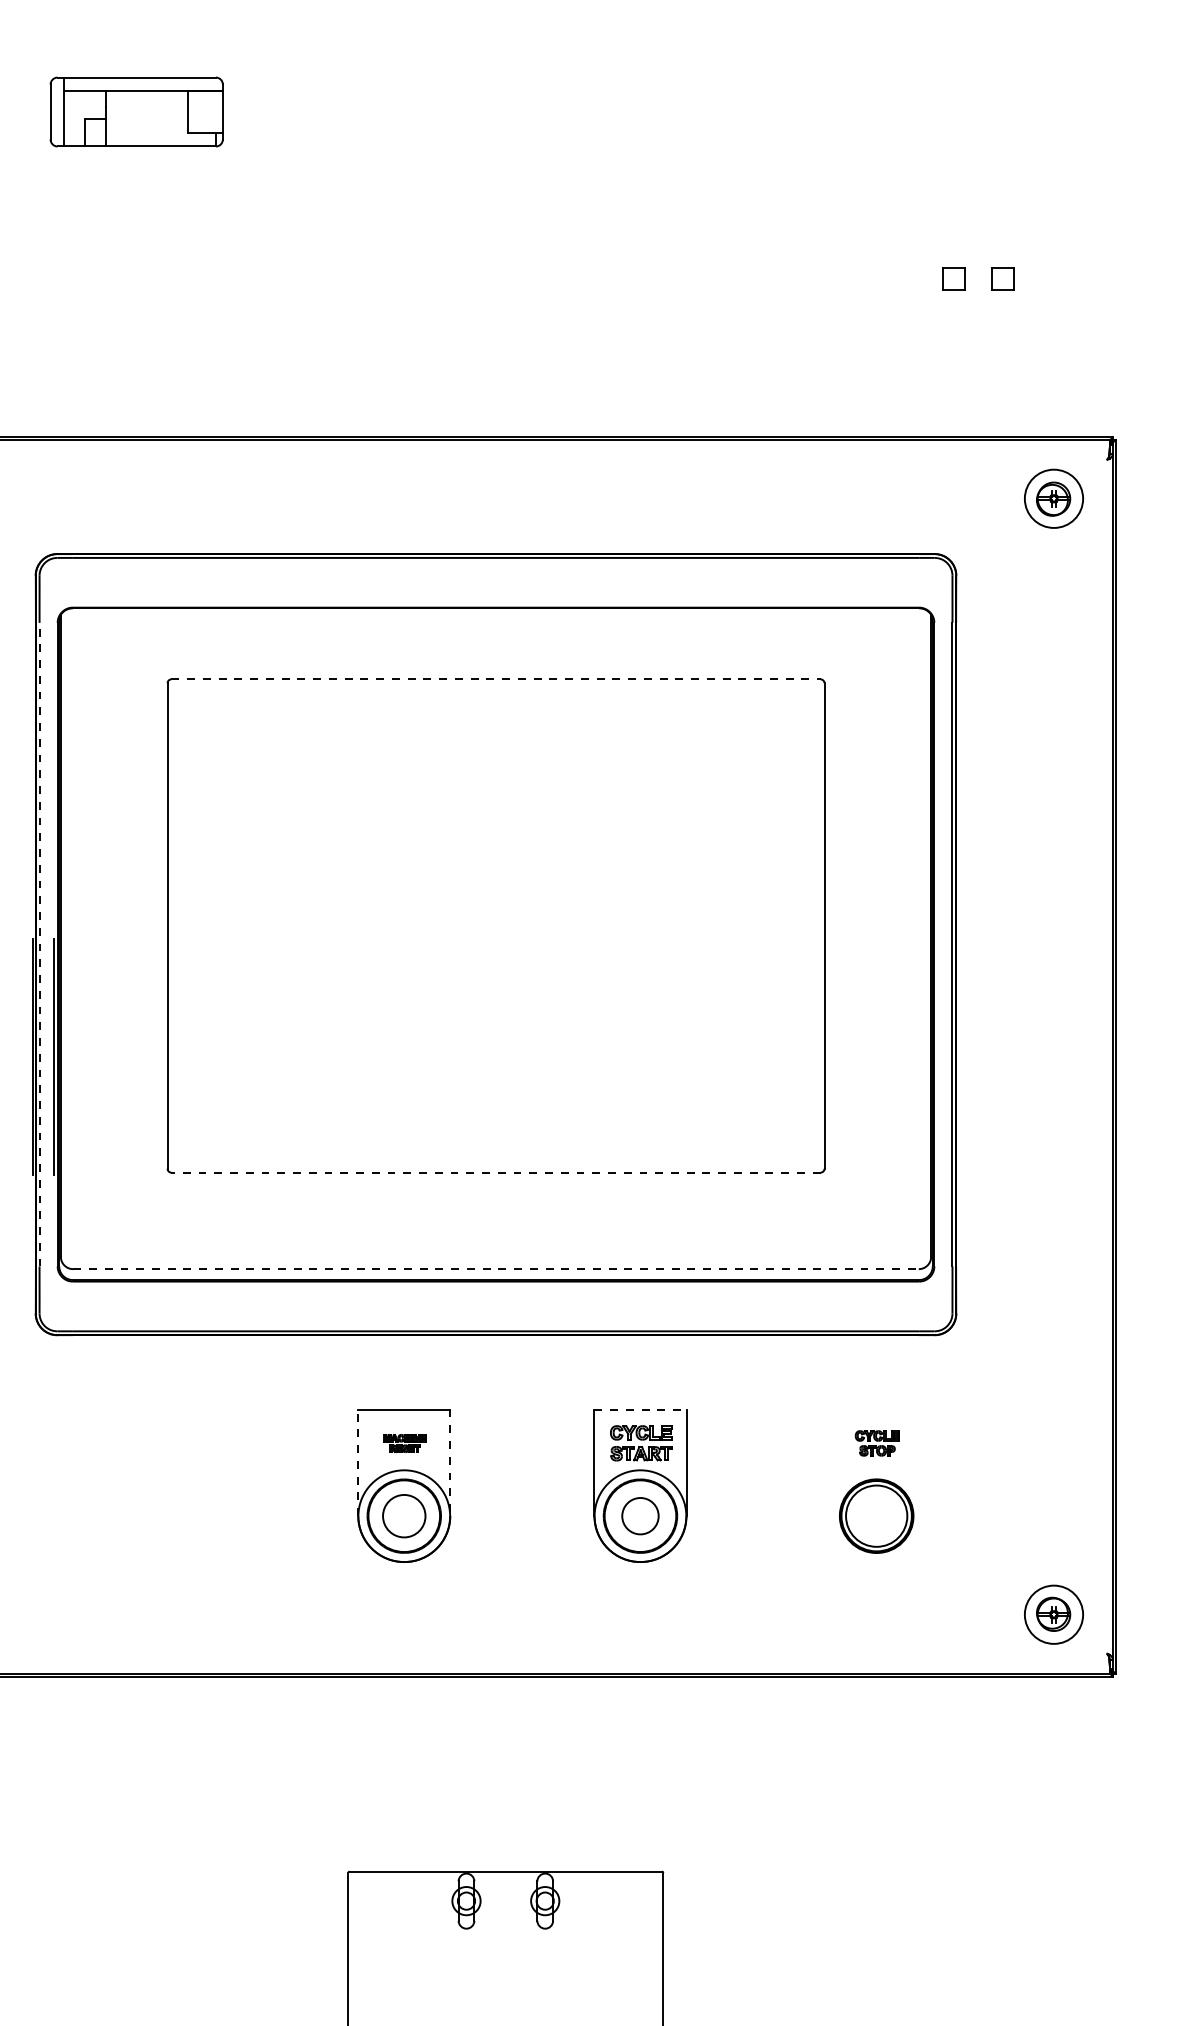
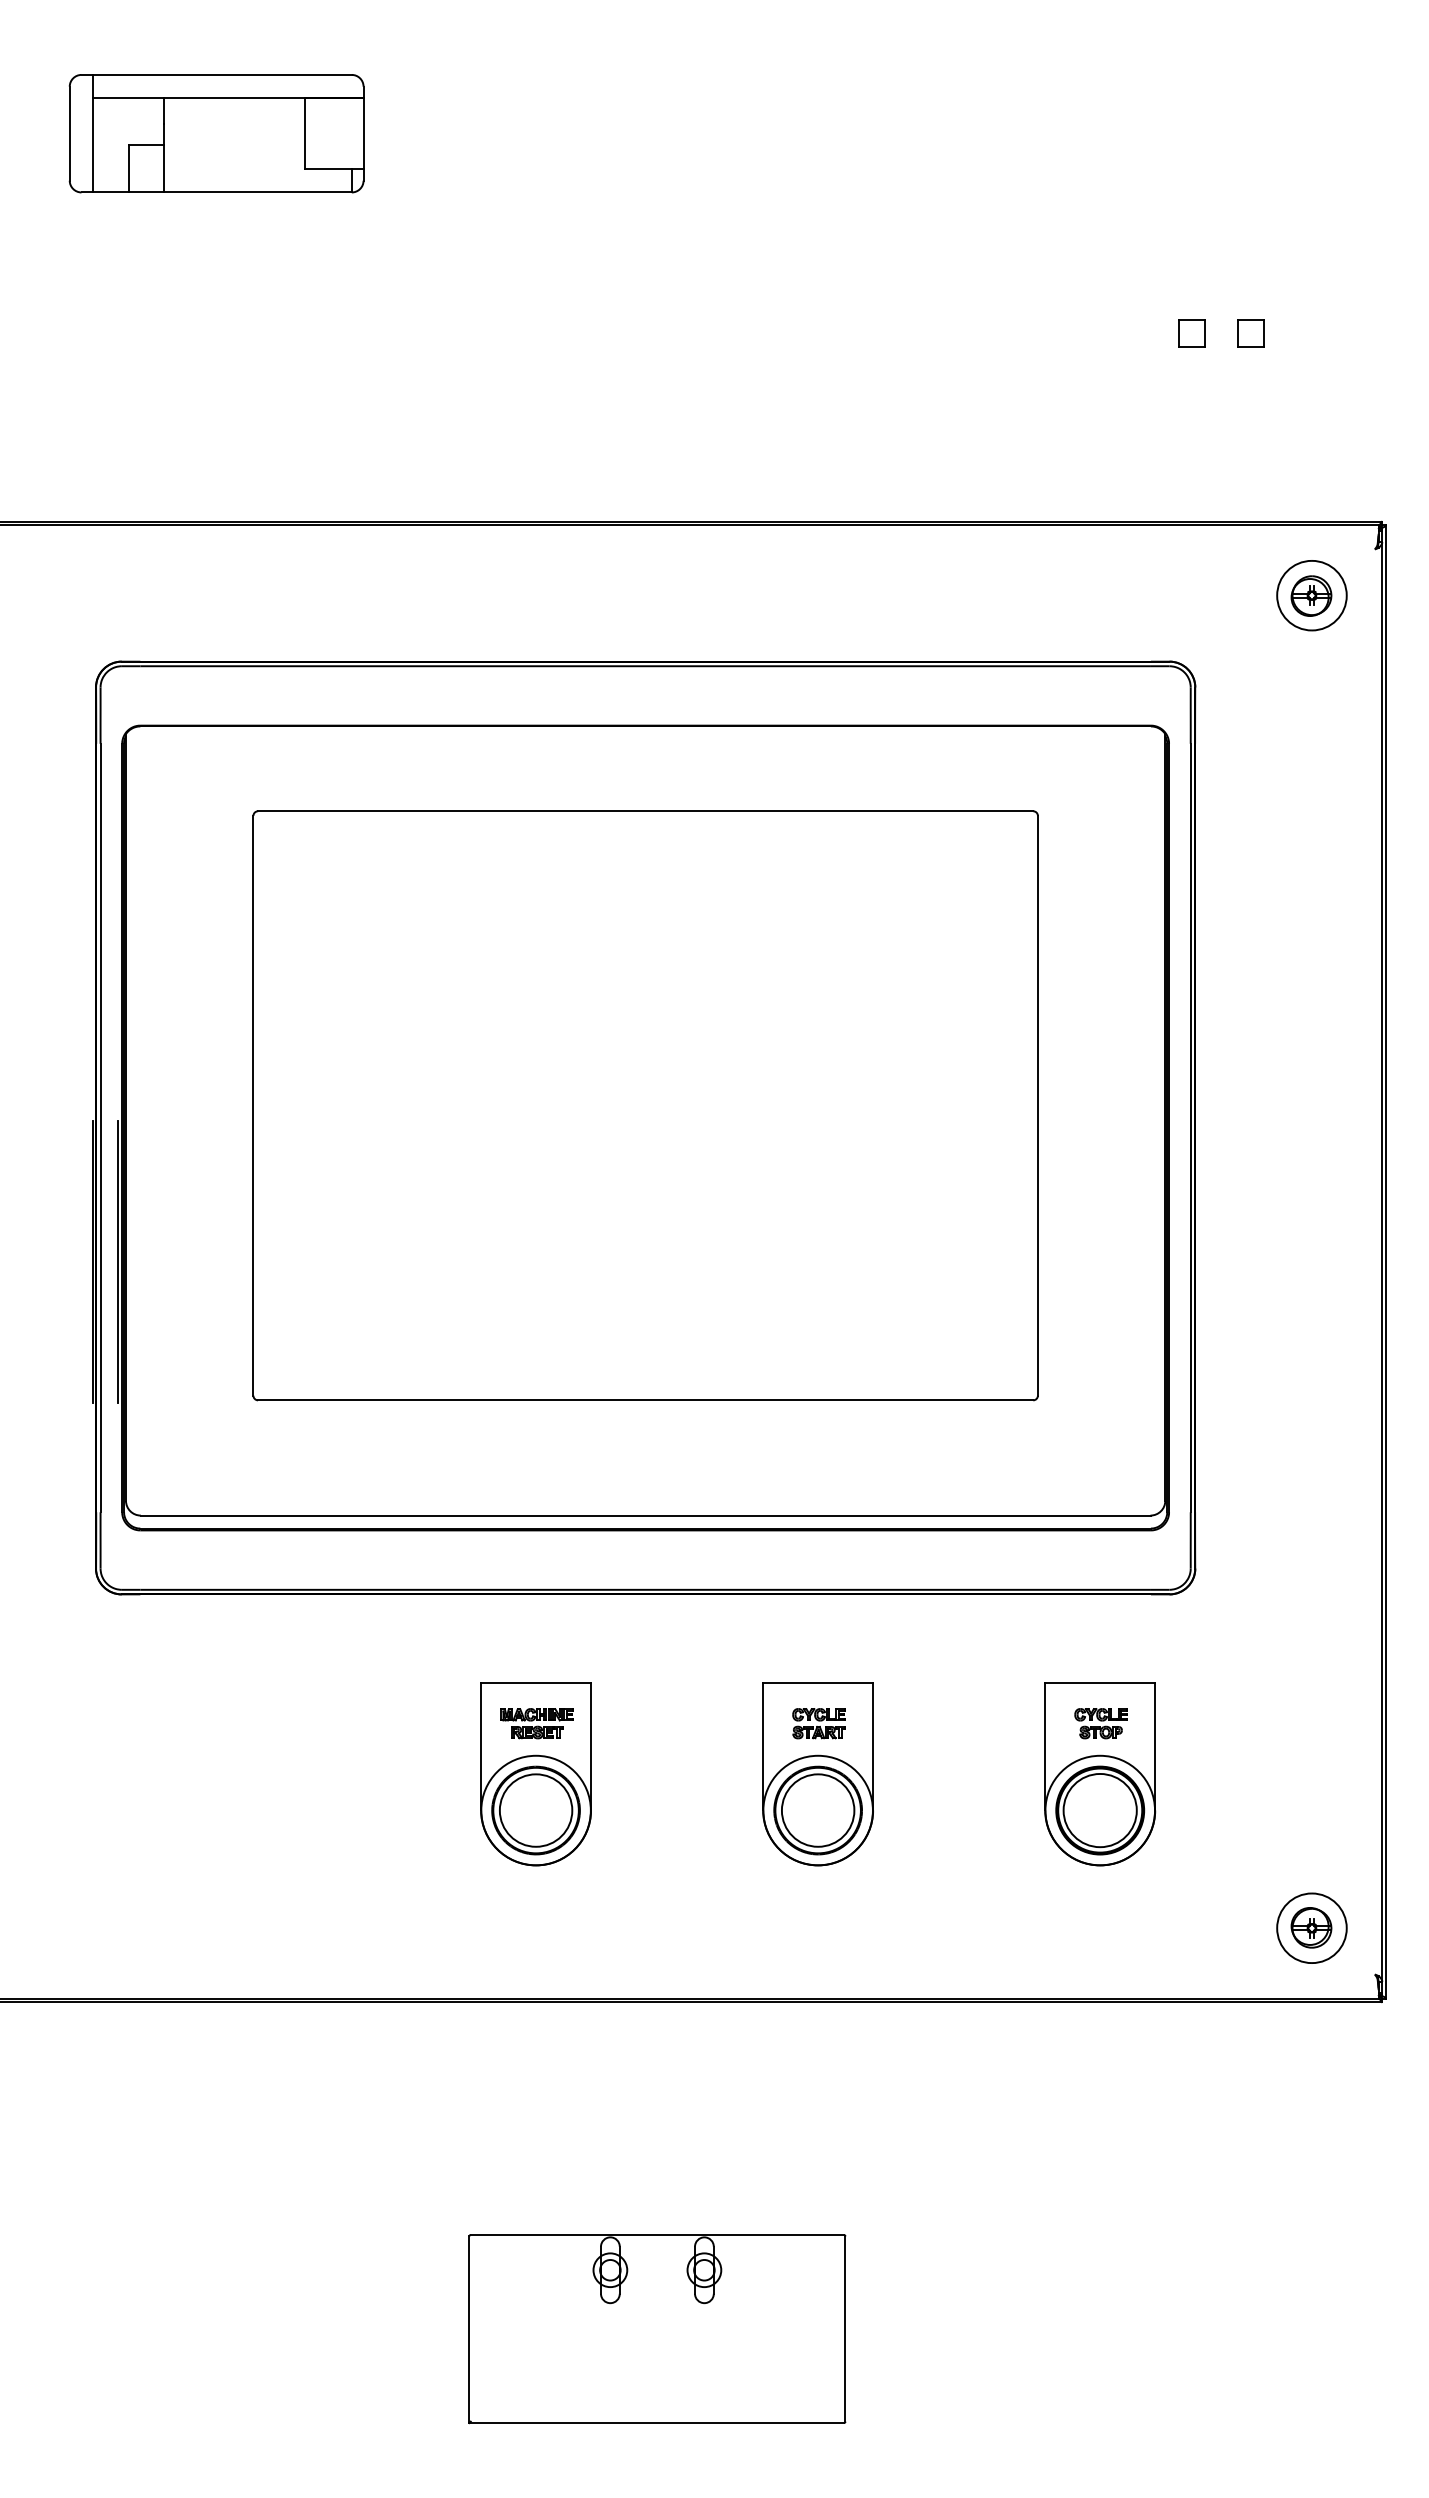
part: (136, 111) -> (216, 133), size x1.43
line: (495, 679) -> (645, 811), dashed -> solid
line: (39, 944) -> (100, 1127), dashed -> solid
line: (495, 1172) -> (645, 1400), dashed -> solid
line: (495, 1269) -> (645, 1515), dashed -> solid
line: (640, 1409) -> (818, 1683), dashed -> solid
part: (404, 1443) -> (536, 1723), size x1.43
part: (640, 1443) -> (818, 1723), size x0.71
line: (358, 1462) -> (481, 1746), dashed -> solid
line: (450, 1462) -> (591, 1746), dashed -> solid
part: (876, 1485) -> (1100, 1774), added
circle: (403, 1516) -> (535, 1810), size x1.43
circle: (639, 1516) -> (817, 1810), size x1.67

